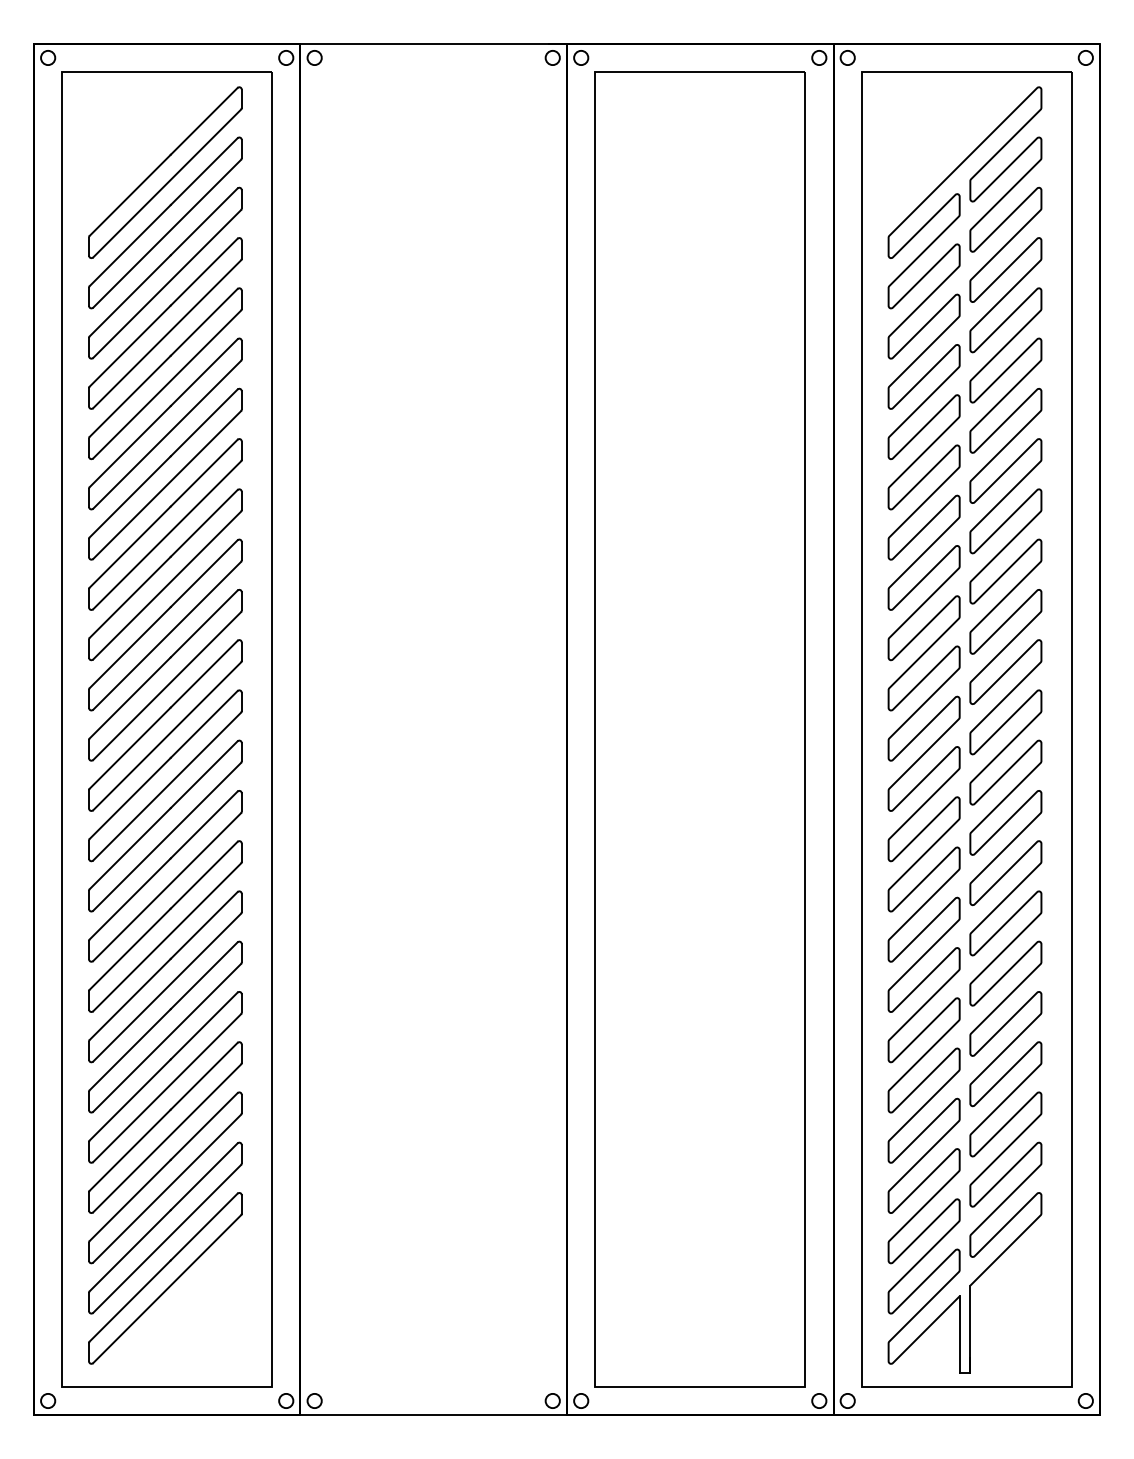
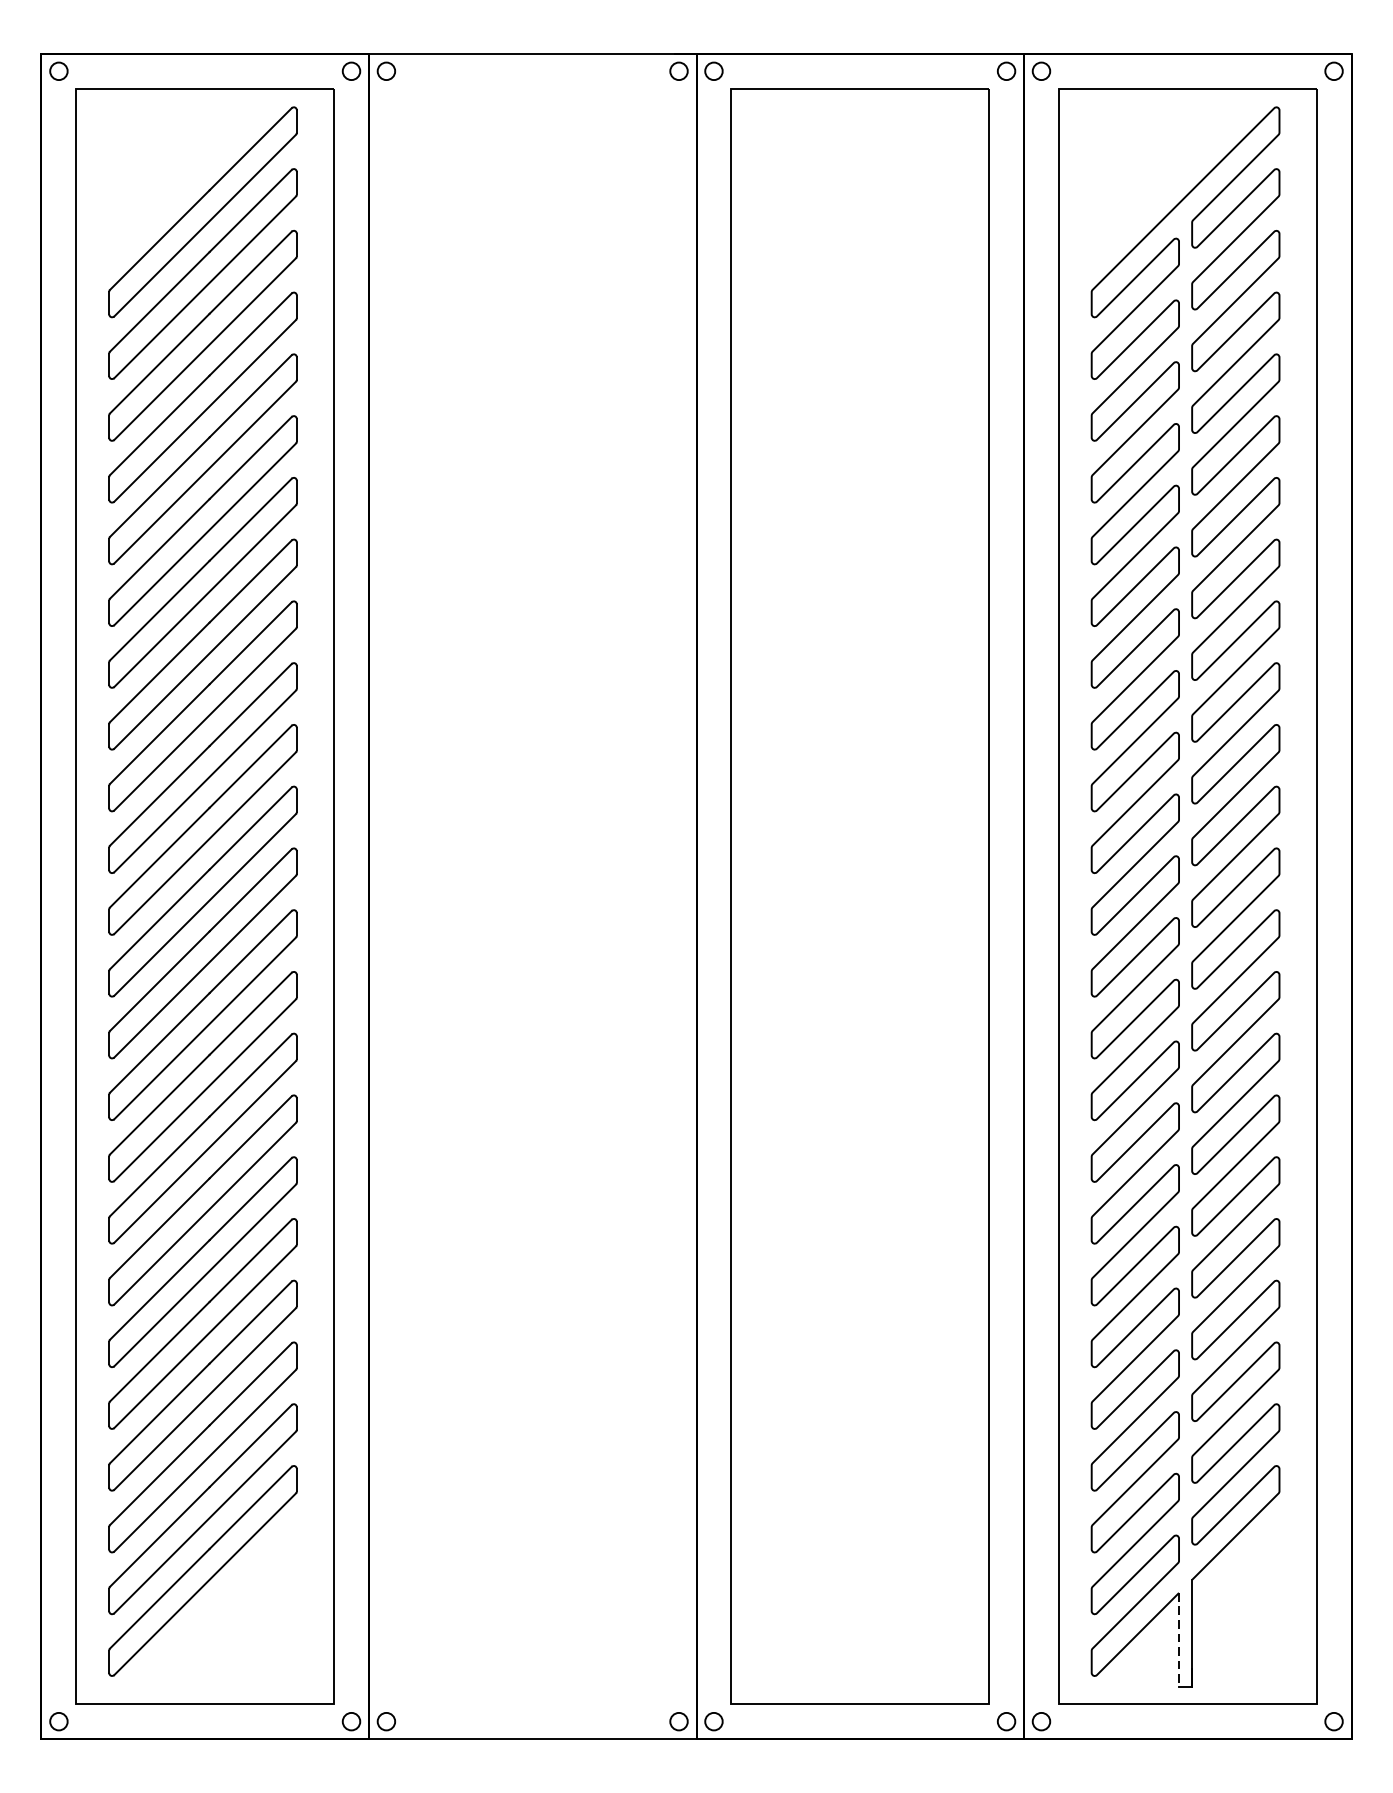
line: (959, 1334) -> (1178, 1639), solid -> dashed

